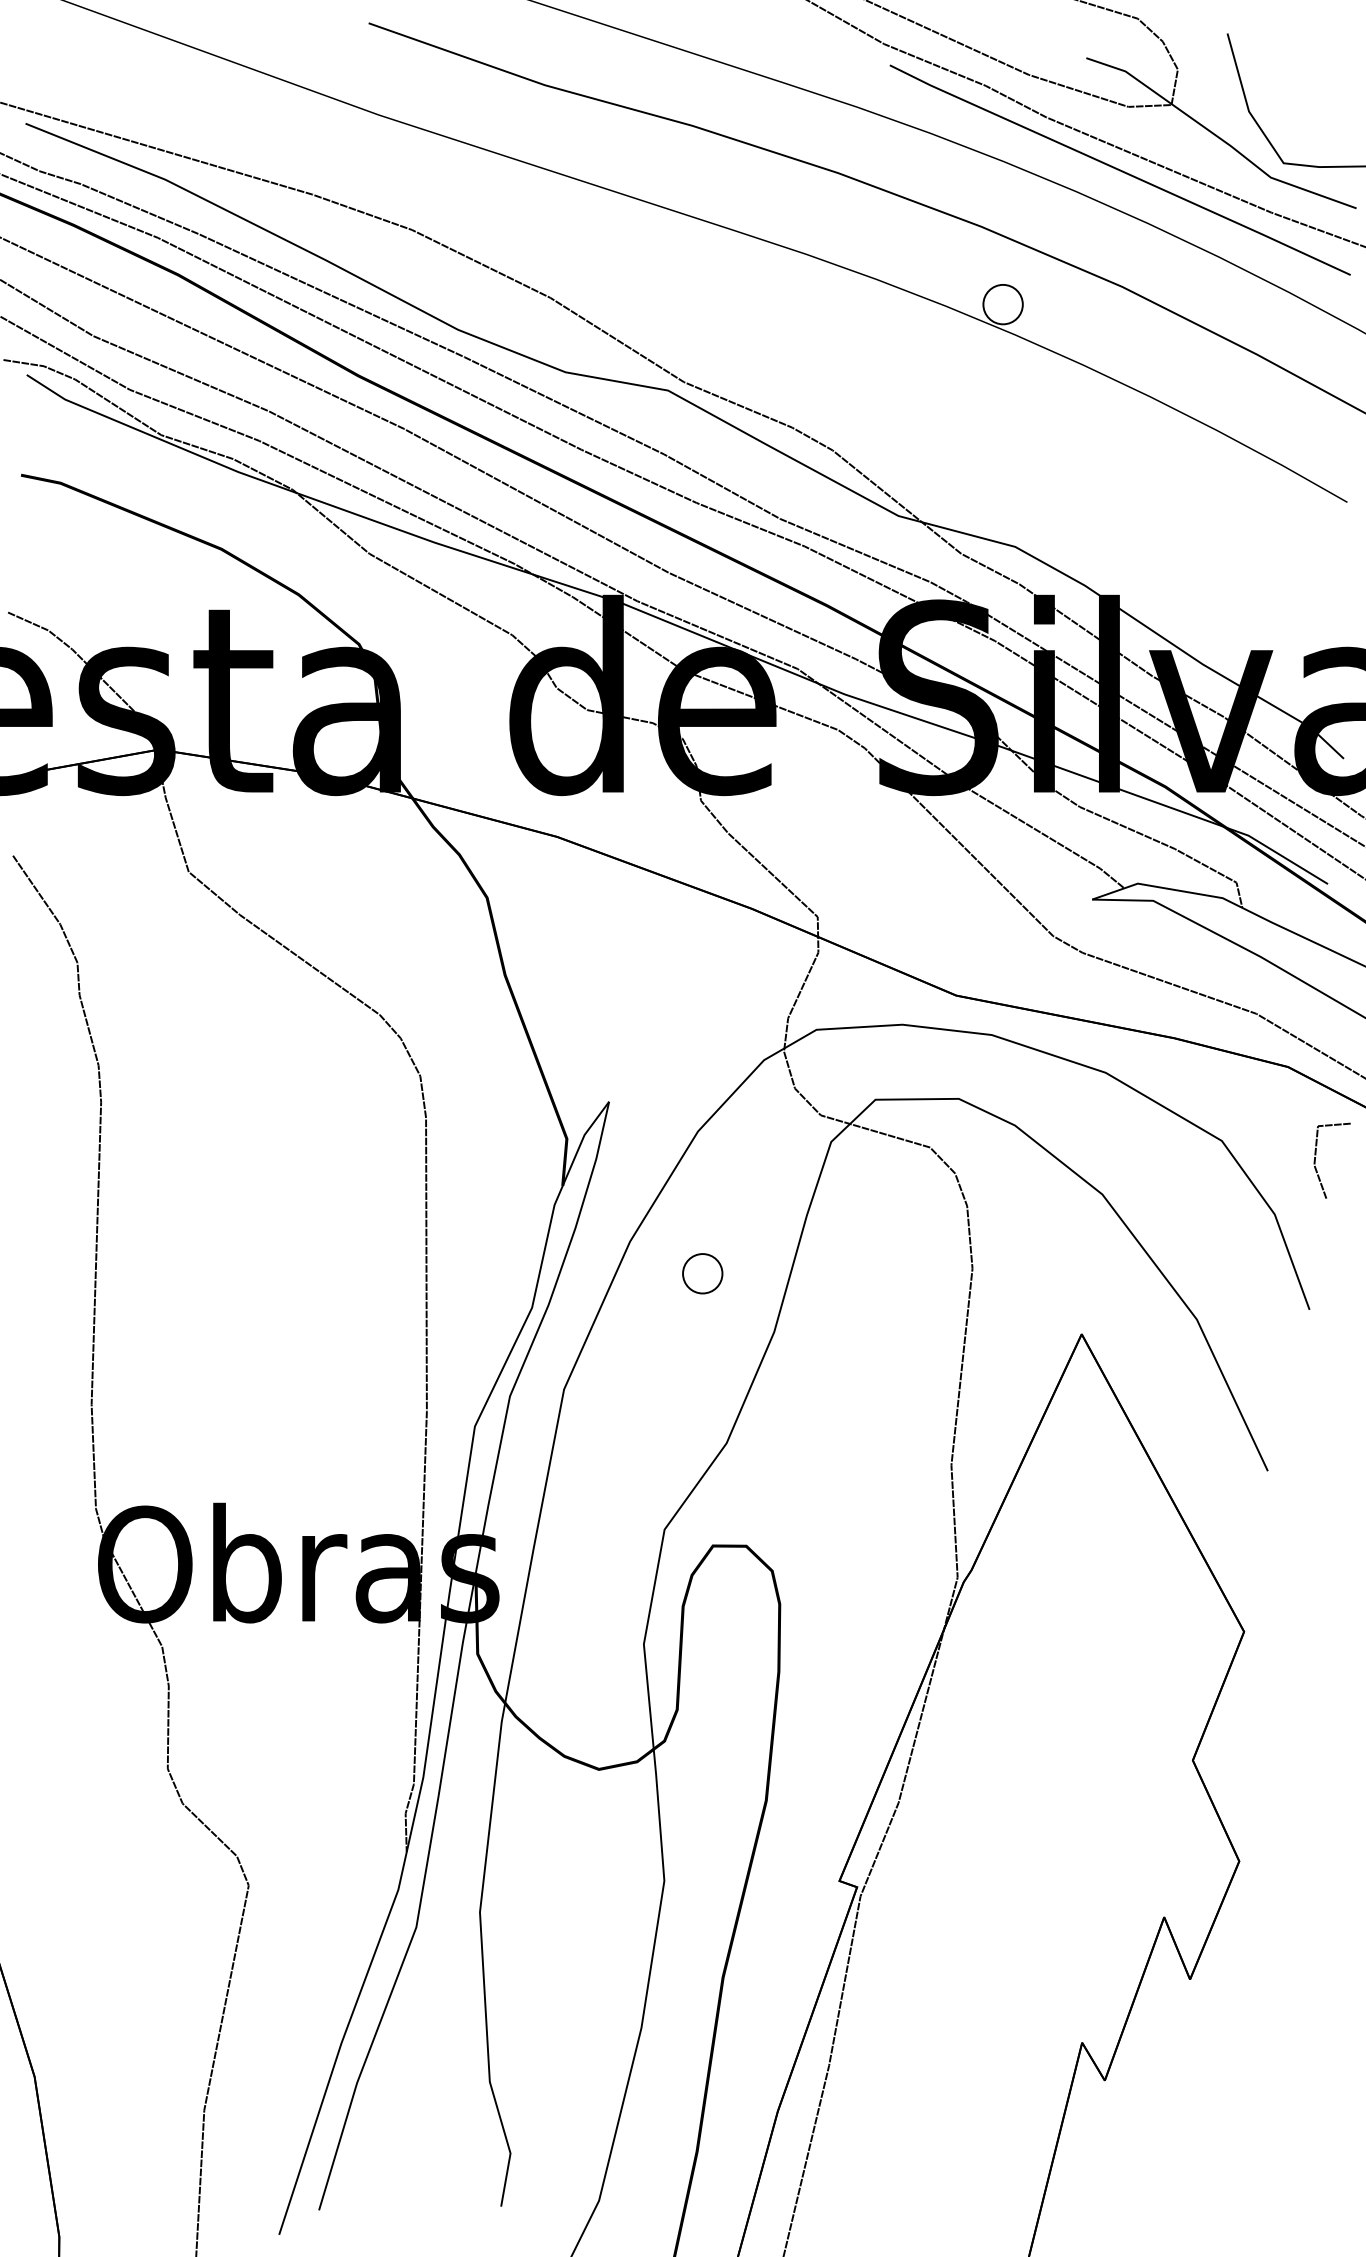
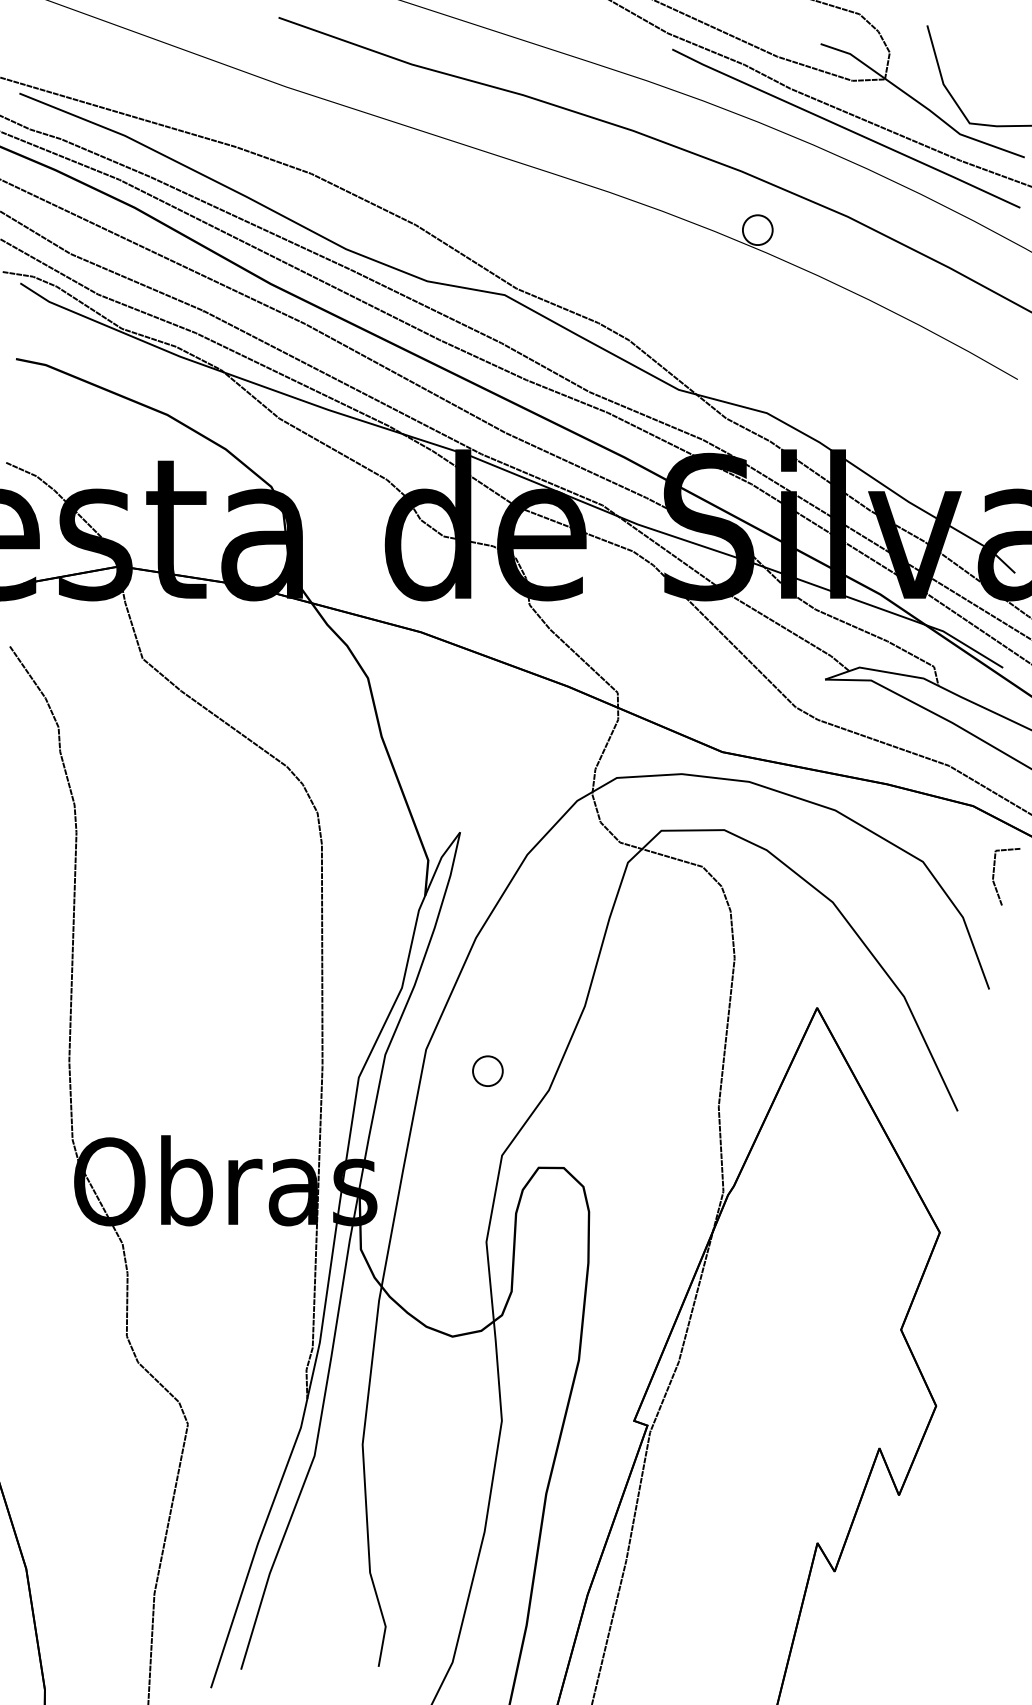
part: (702, 1272) -> (487, 1070), moved

